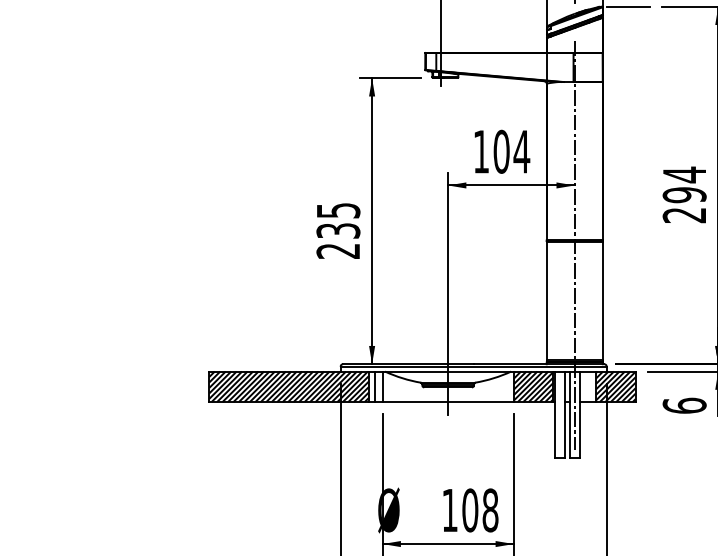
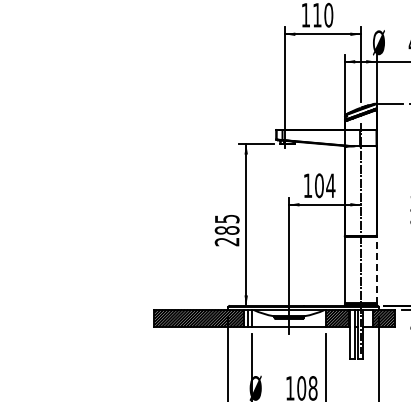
text: (337, 230) -> (226, 230), 235 -> 285
line: (602, 299) -> (376, 269), solid -> dashed

